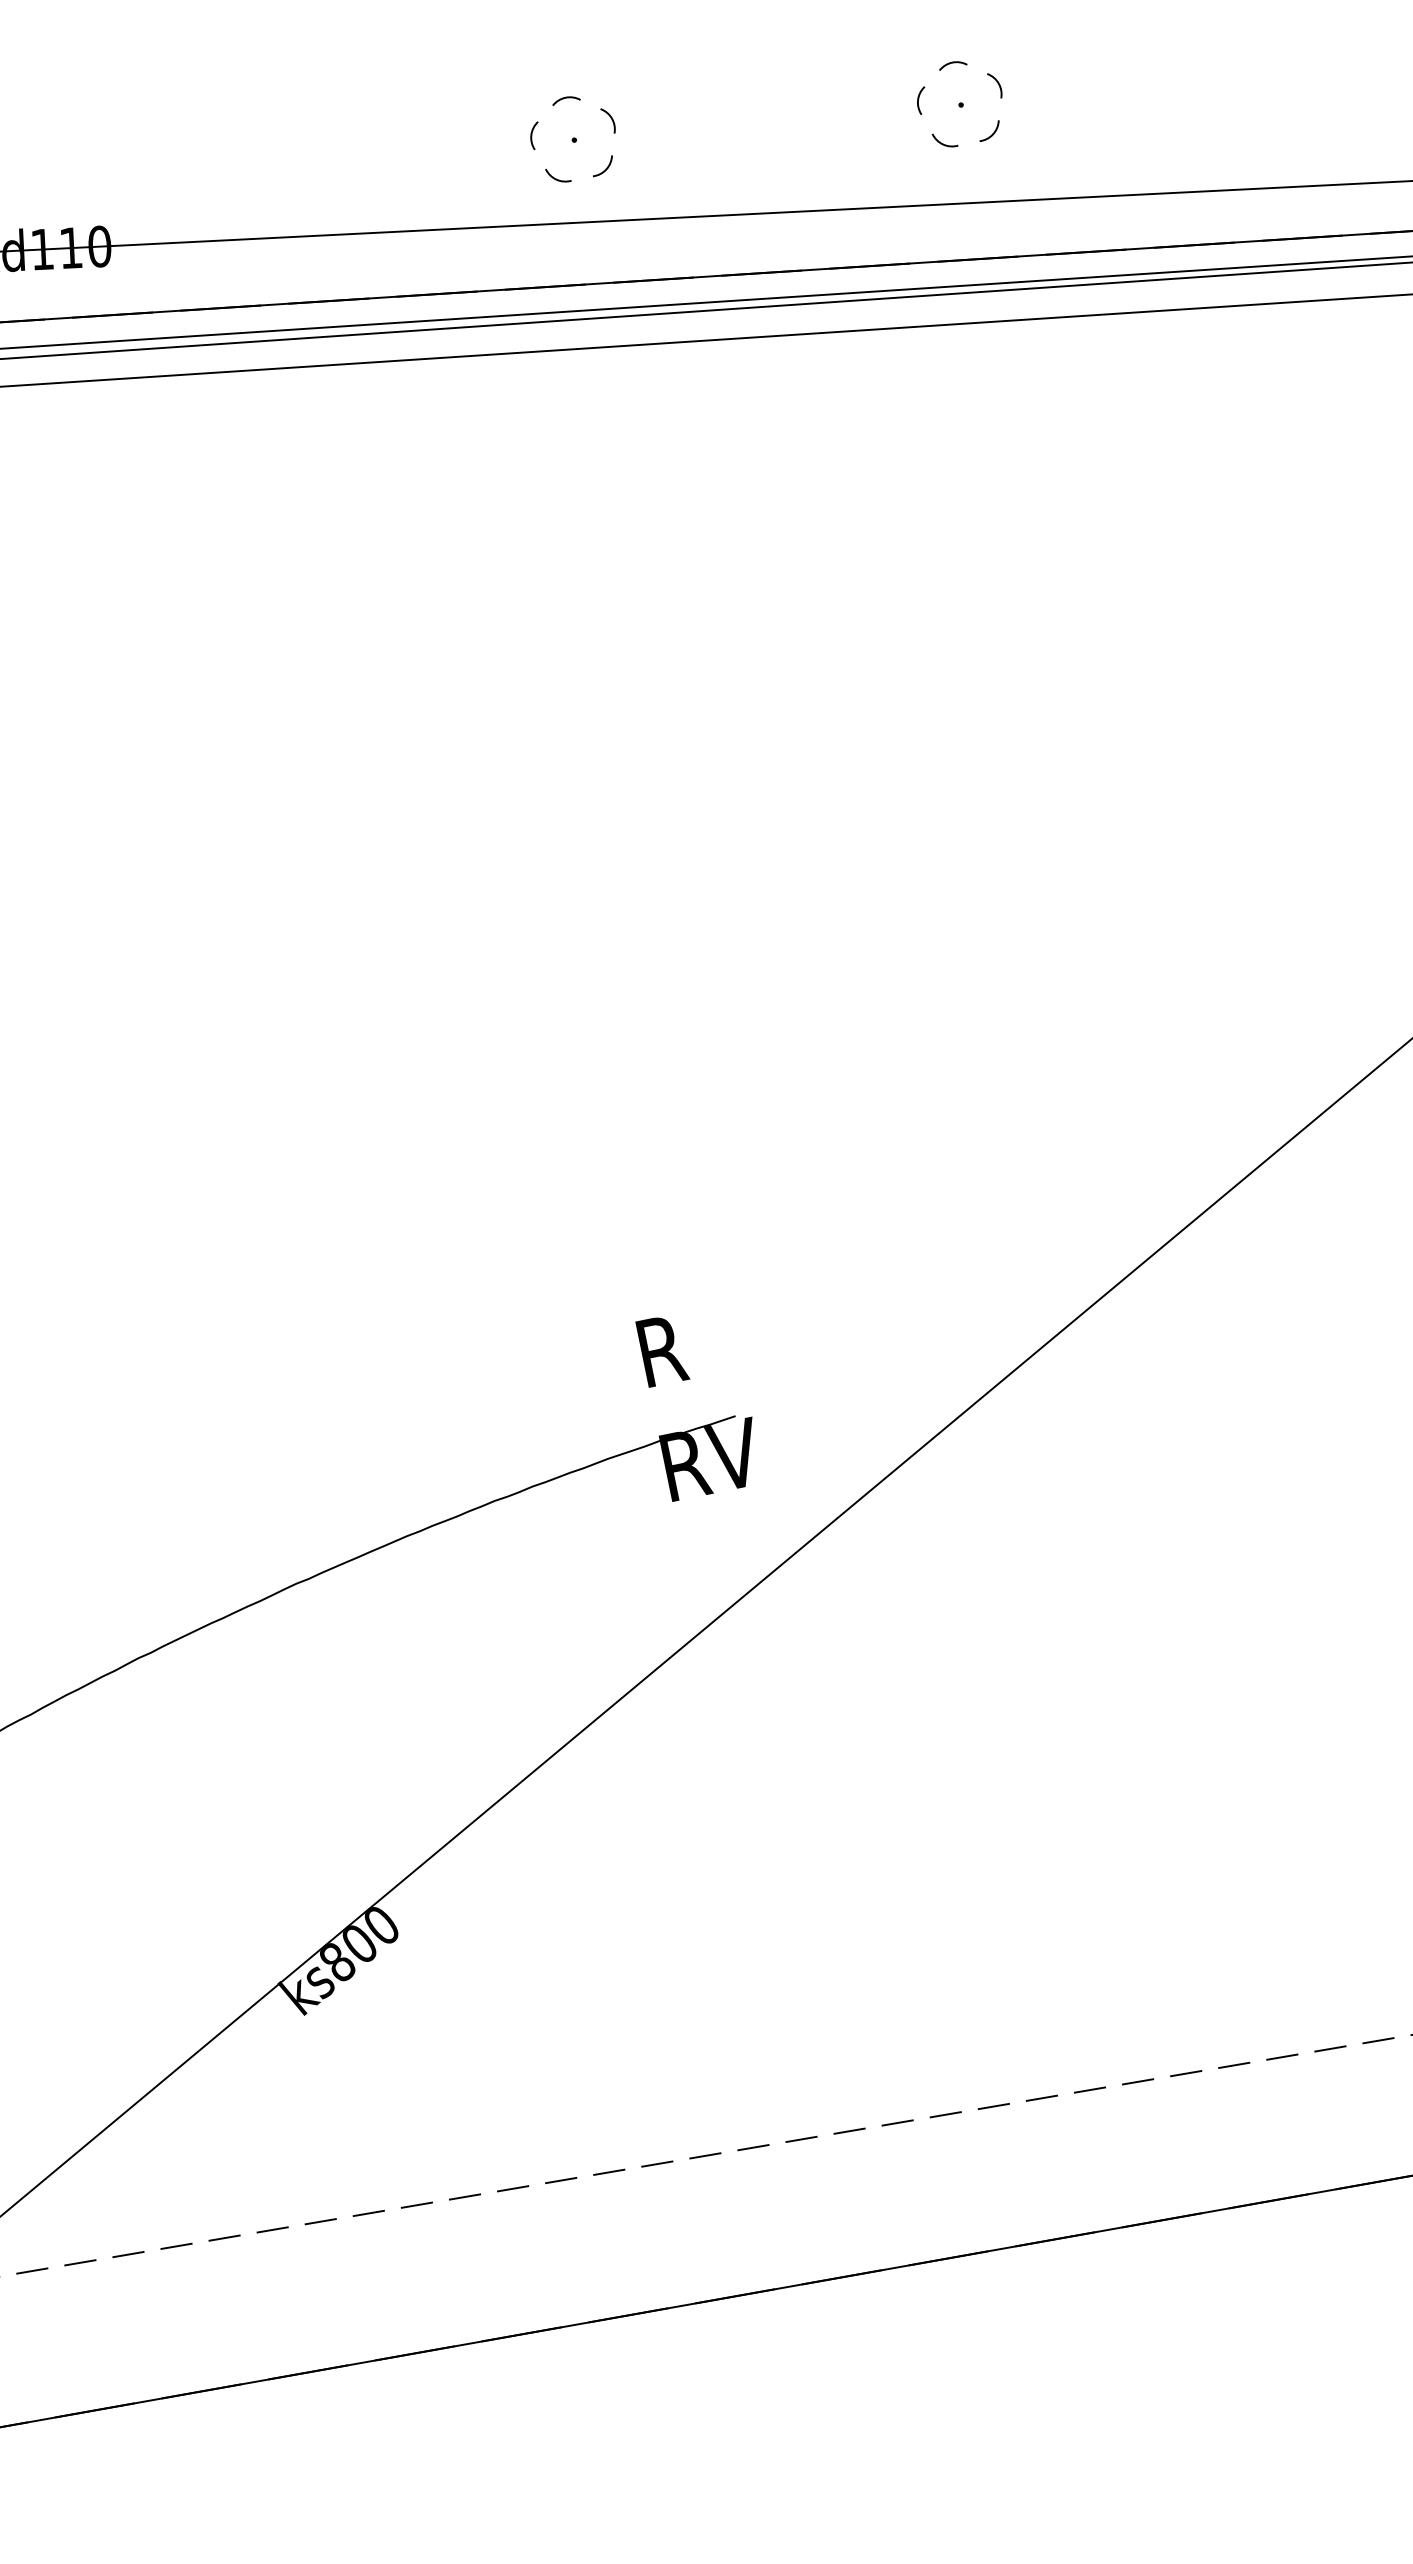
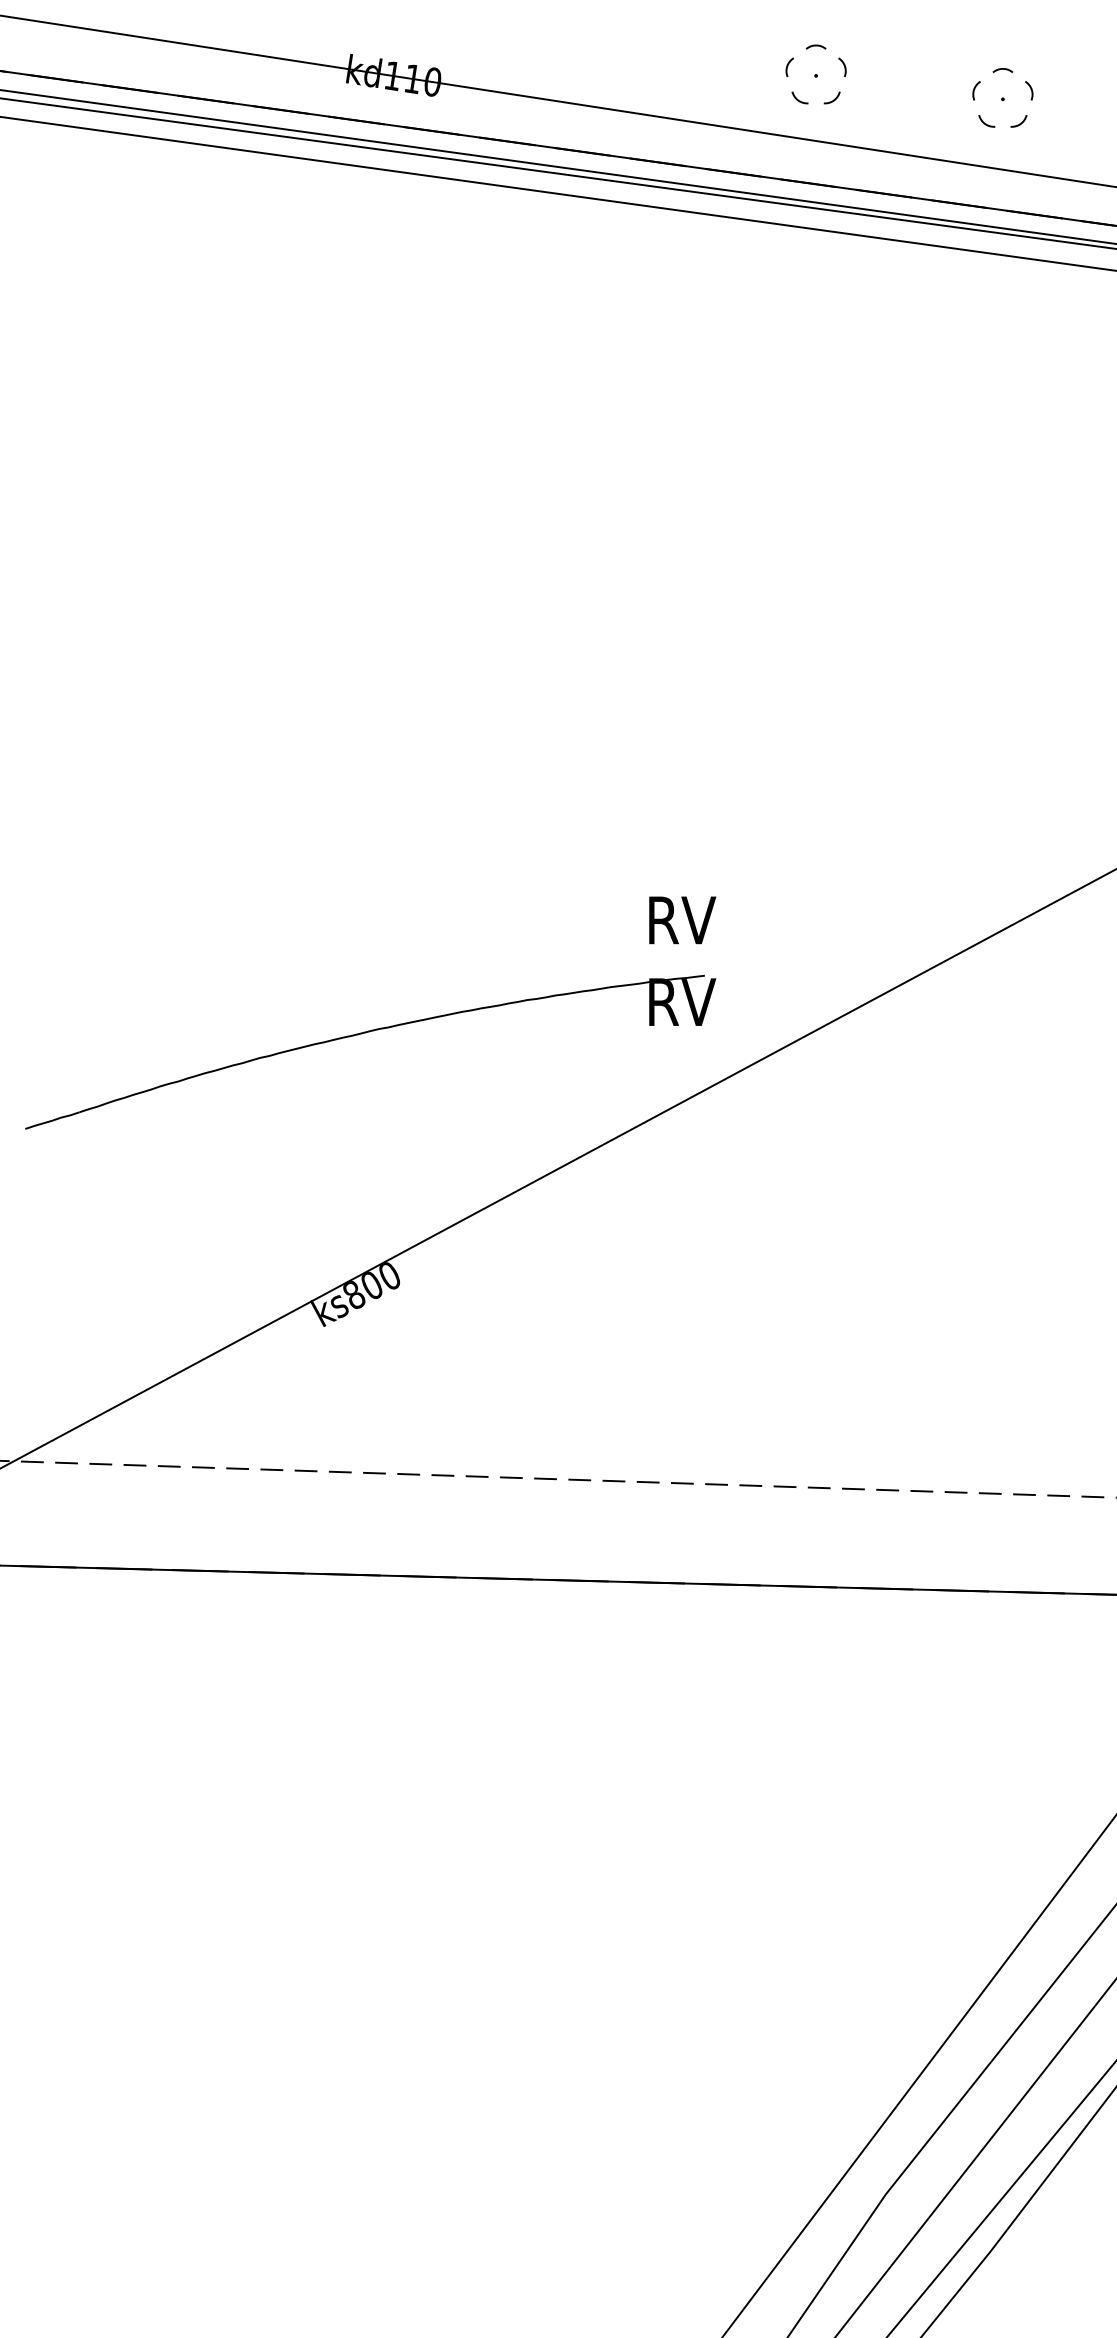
part: (959, 102) -> (1002, 97), moved
part: (573, 138) -> (815, 74), moved
text: (710, 1340) -> (698, 920), R -> RV

